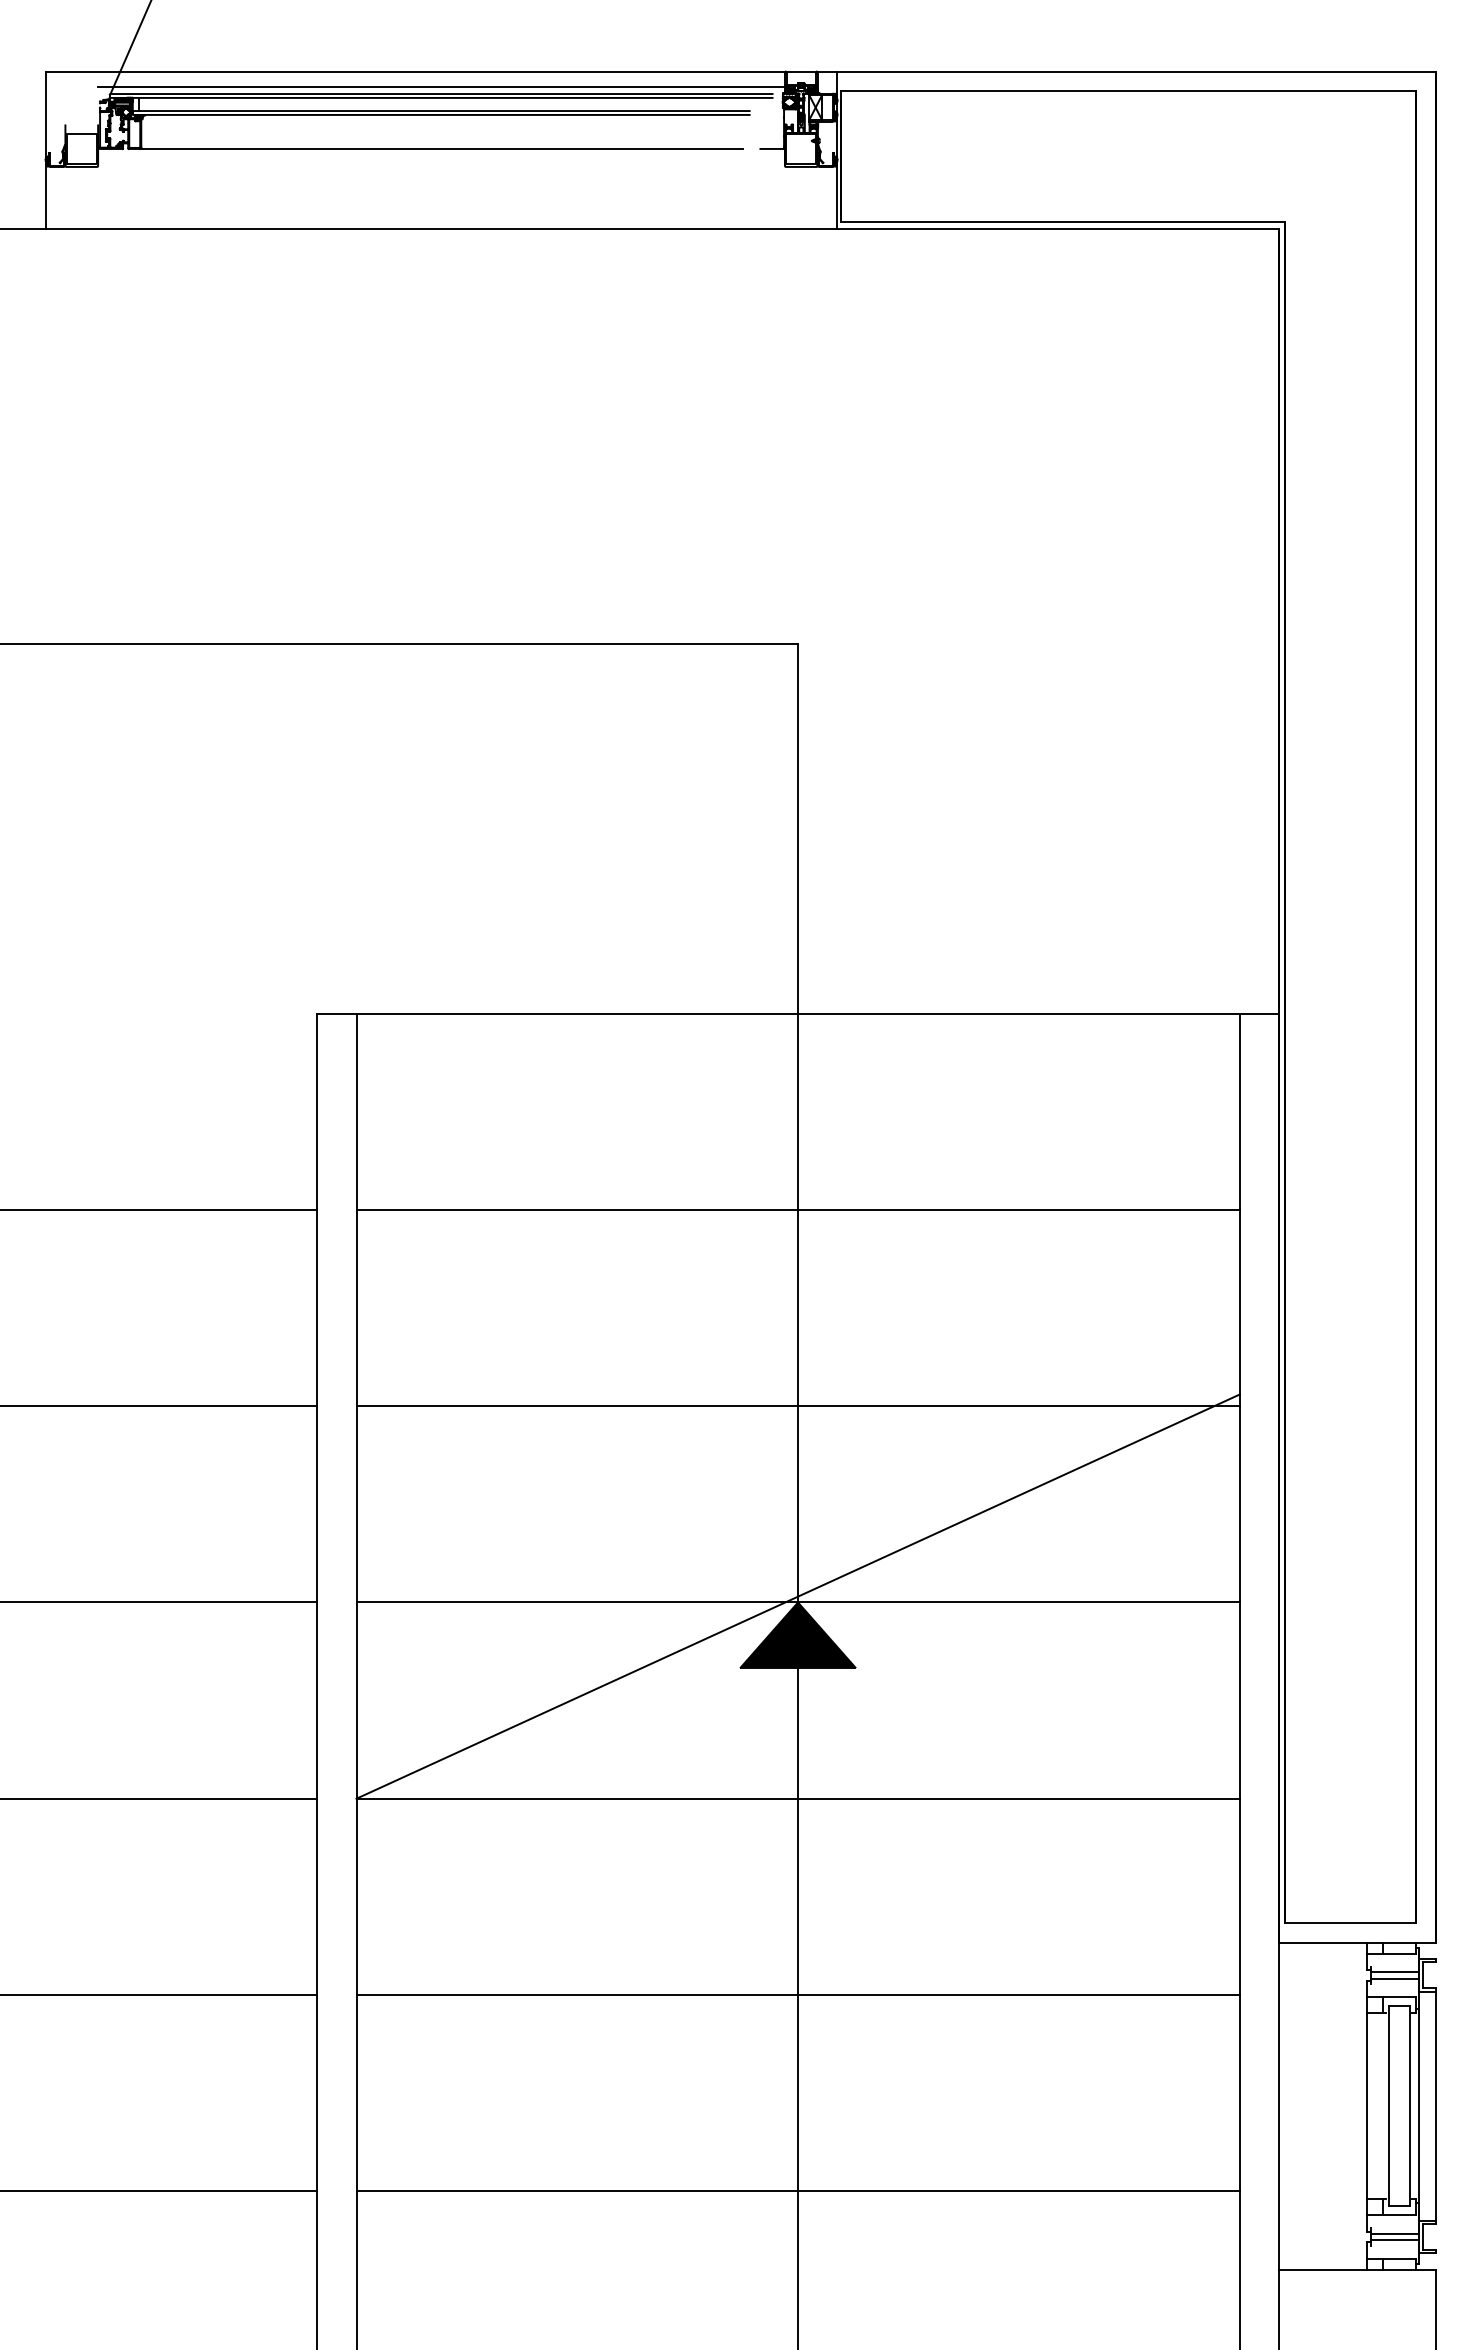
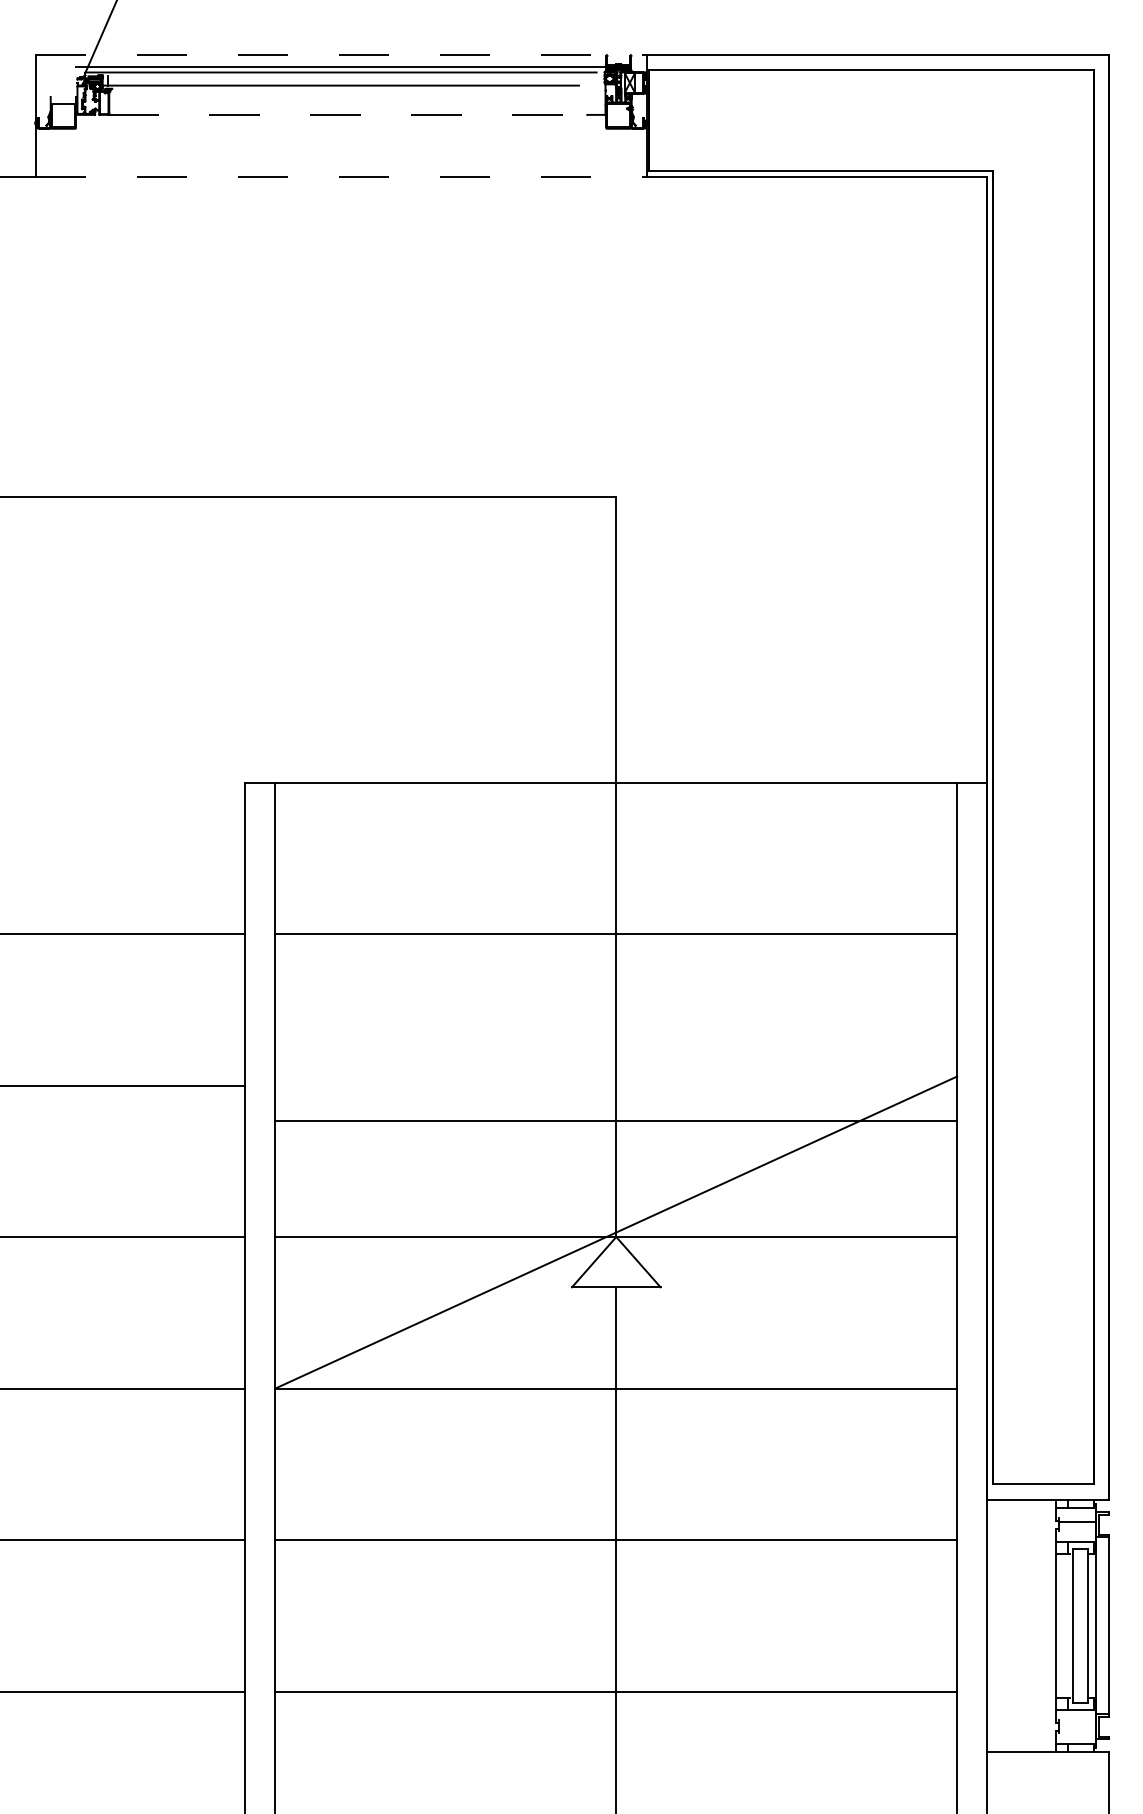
line: (441, 71) -> (341, 55), solid -> dashed
line: (441, 97) -> (341, 75), removed
line: (441, 114) -> (341, 88), removed
line: (441, 148) -> (341, 114), solid -> dashed
line: (441, 228) -> (341, 176), solid -> dashed
line: (797, 1406) -> (615, 1121), moved
fill: (797, 1634) -> (615, 1261), removed
line: (1395, 1978) -> (1077, 1527), removed
line: (1395, 2233) -> (1077, 1724), removed
line: (1395, 2240) -> (1077, 1729), removed

